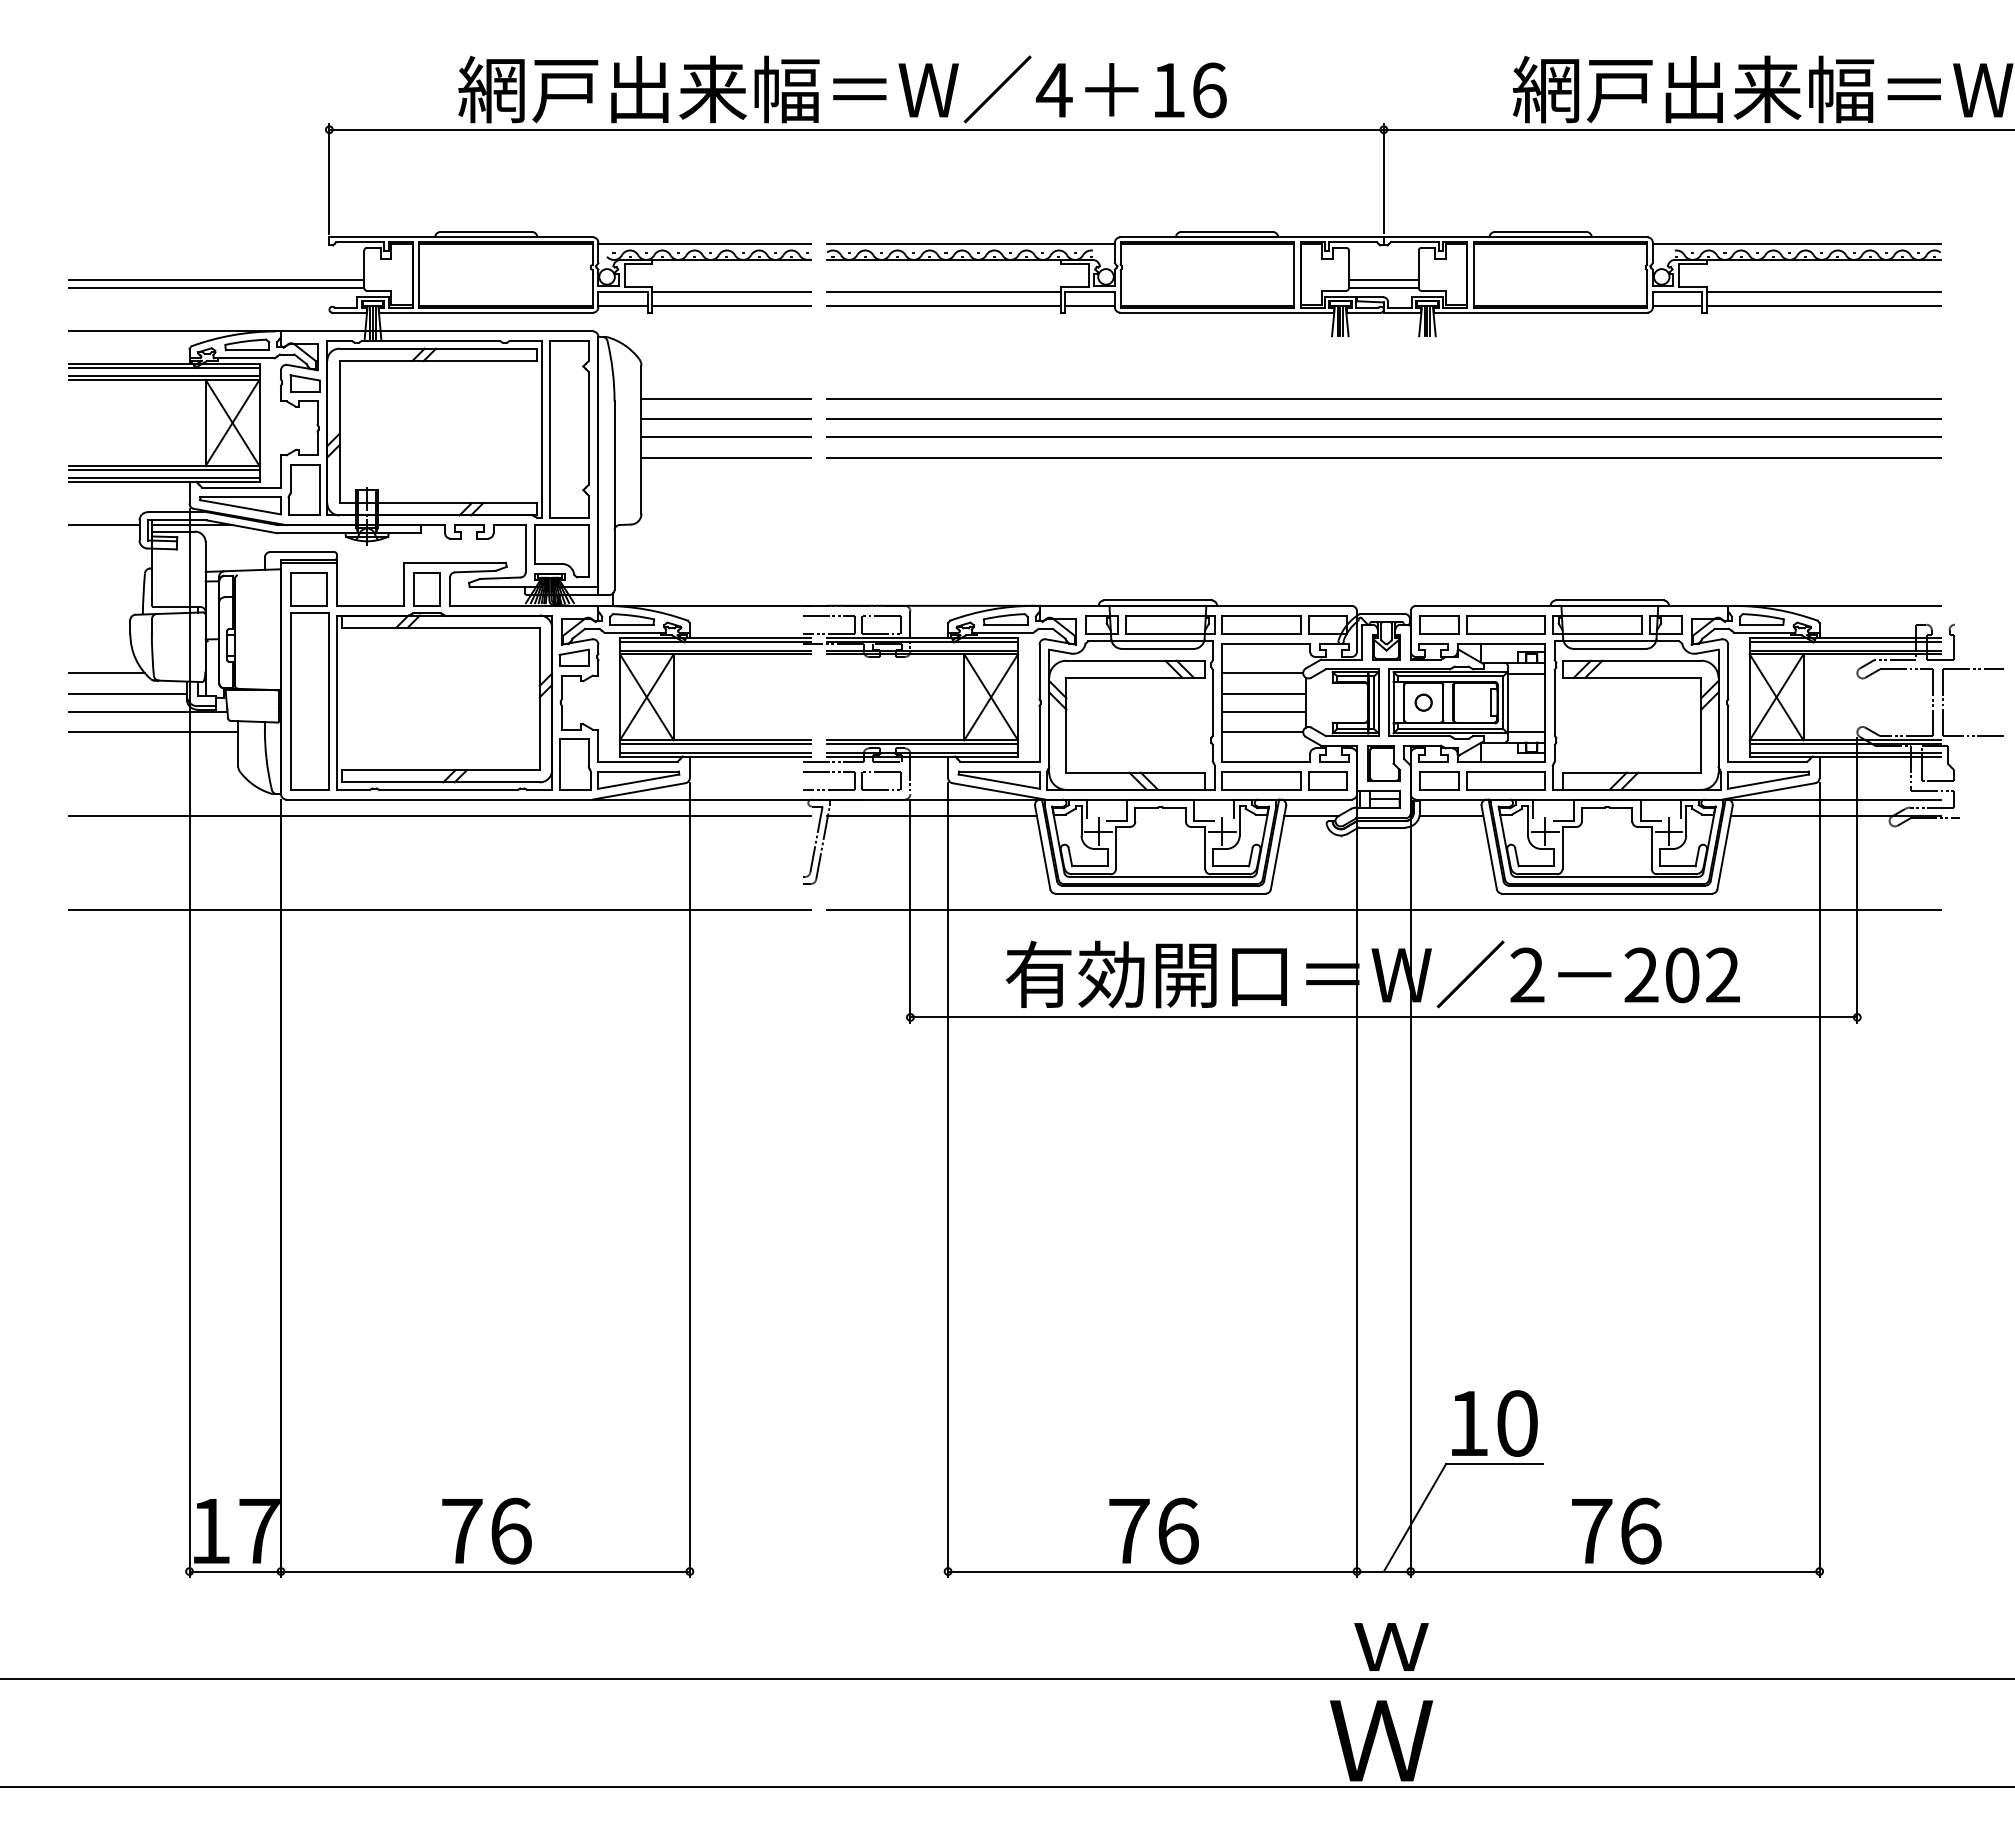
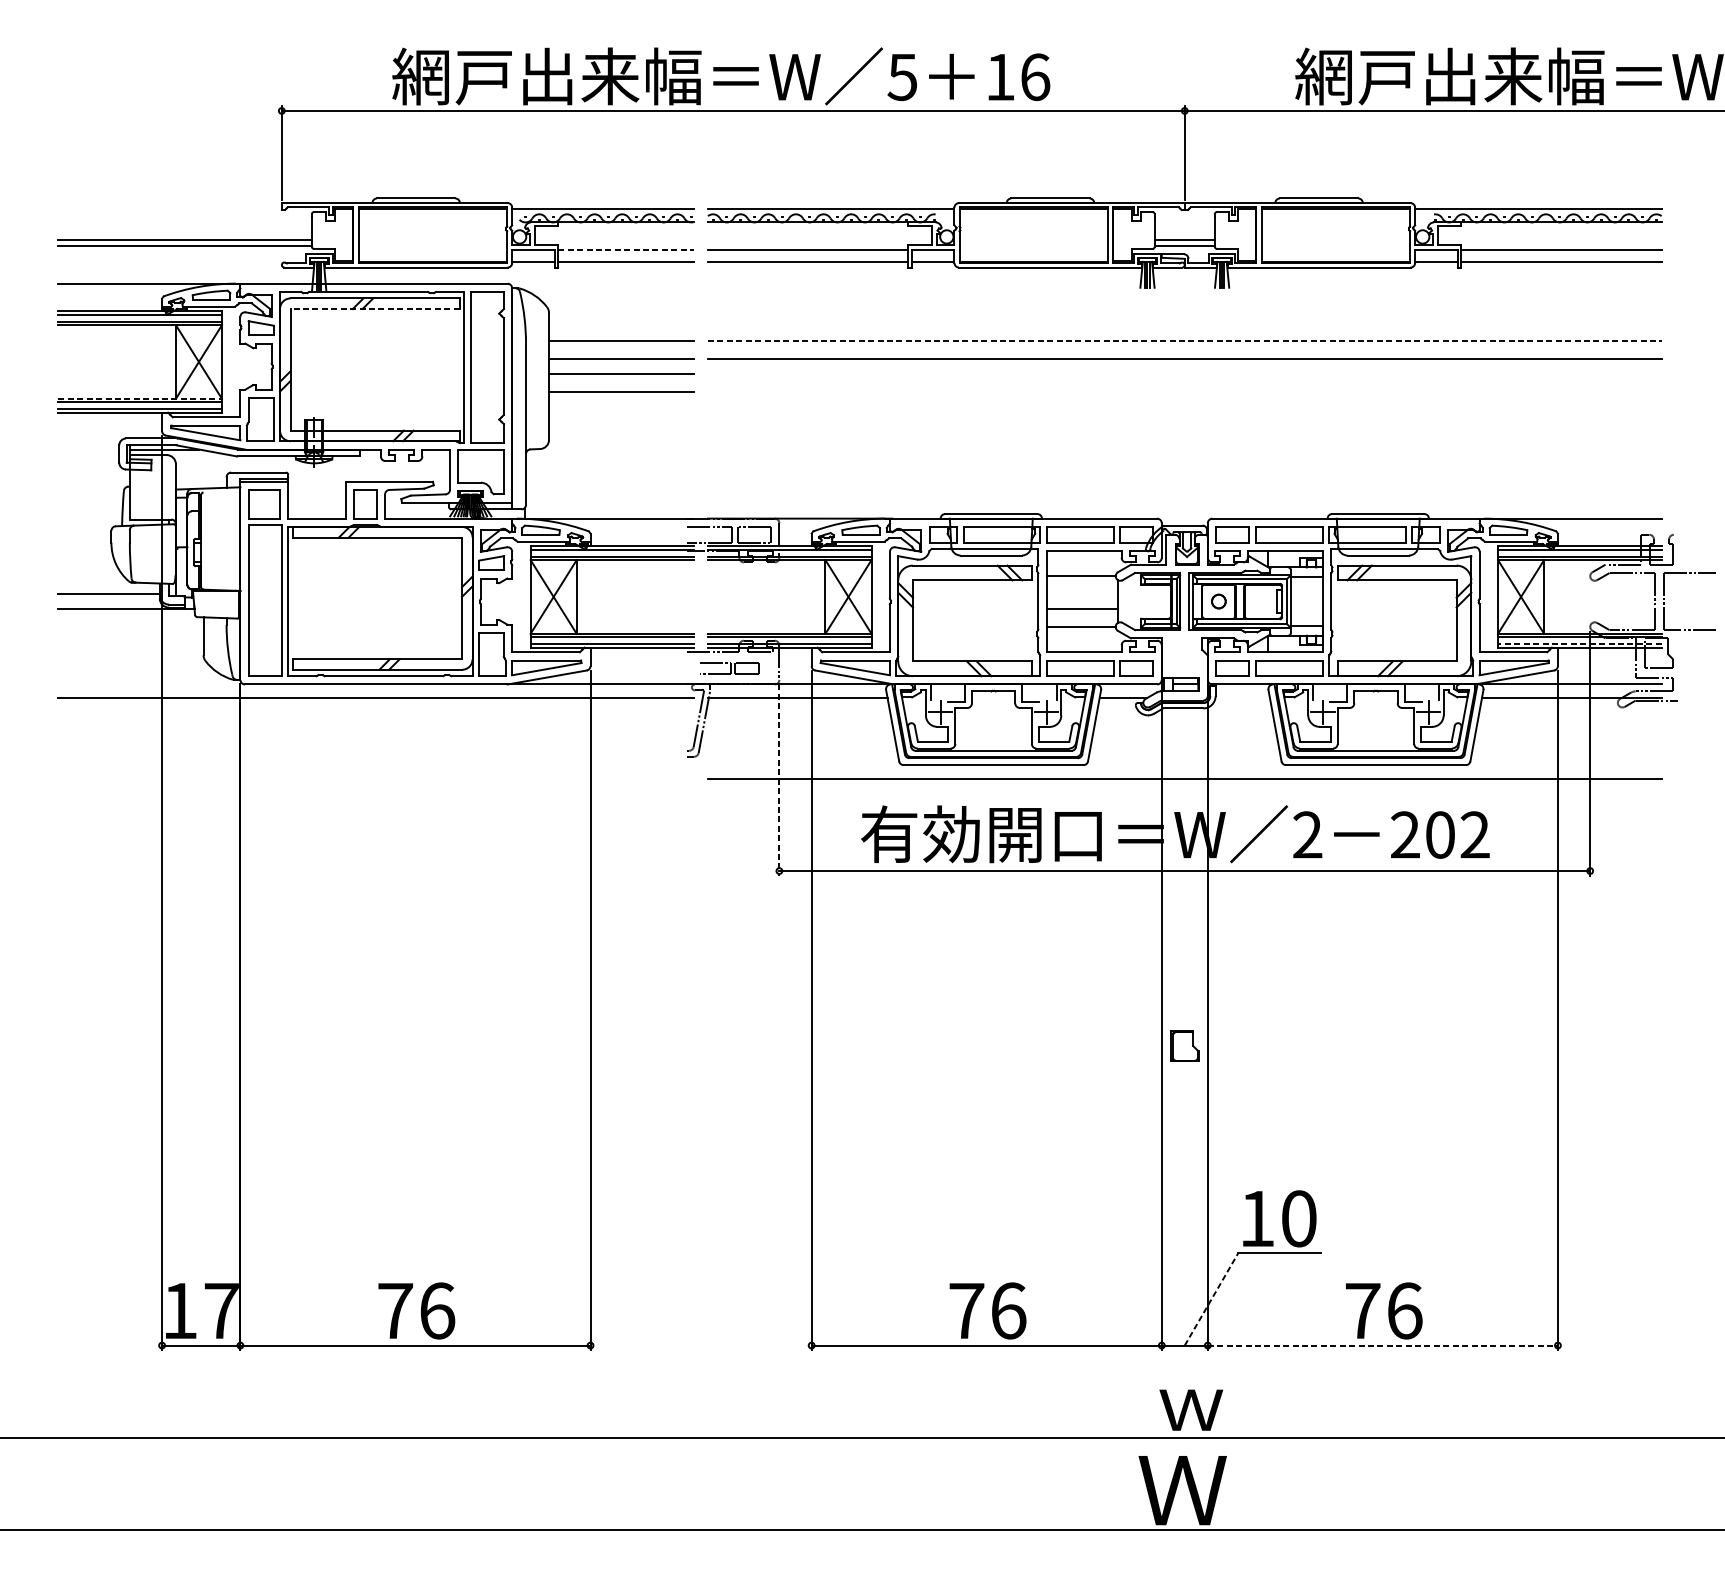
text: (1053, 90) -> (901, 77), 4 -> 5
line: (732, 291) -> (627, 249), solid -> dashed
line: (438, 361) -> (375, 309), solid -> dashed
line: (1383, 398) -> (1184, 341), solid -> dashed
line: (1383, 437) -> (1184, 374), removed
line: (1383, 457) -> (1184, 391), removed
line: (164, 465) -> (140, 398), solid -> dashed
line: (103, 525) -> (88, 449), removed
line: (106, 673) -> (90, 576), removed
line: (1263, 693) -> (1081, 593), removed
line: (152, 732) -> (130, 627), removed
line: (1844, 752) -> (1579, 644), solid -> dashed
part: (1383, 763) -> (1184, 1045), moved
part: (852, 780) -> (729, 668), size x0.7
line: (1451, 815) -> (1242, 698), removed
line: (439, 909) -> (376, 778), removed
line: (910, 911) -> (779, 780), solid -> dashed
line: (1415, 1517) -> (1211, 1299), solid -> dashed
line: (1615, 1571) -> (1383, 1345), solid -> dashed

